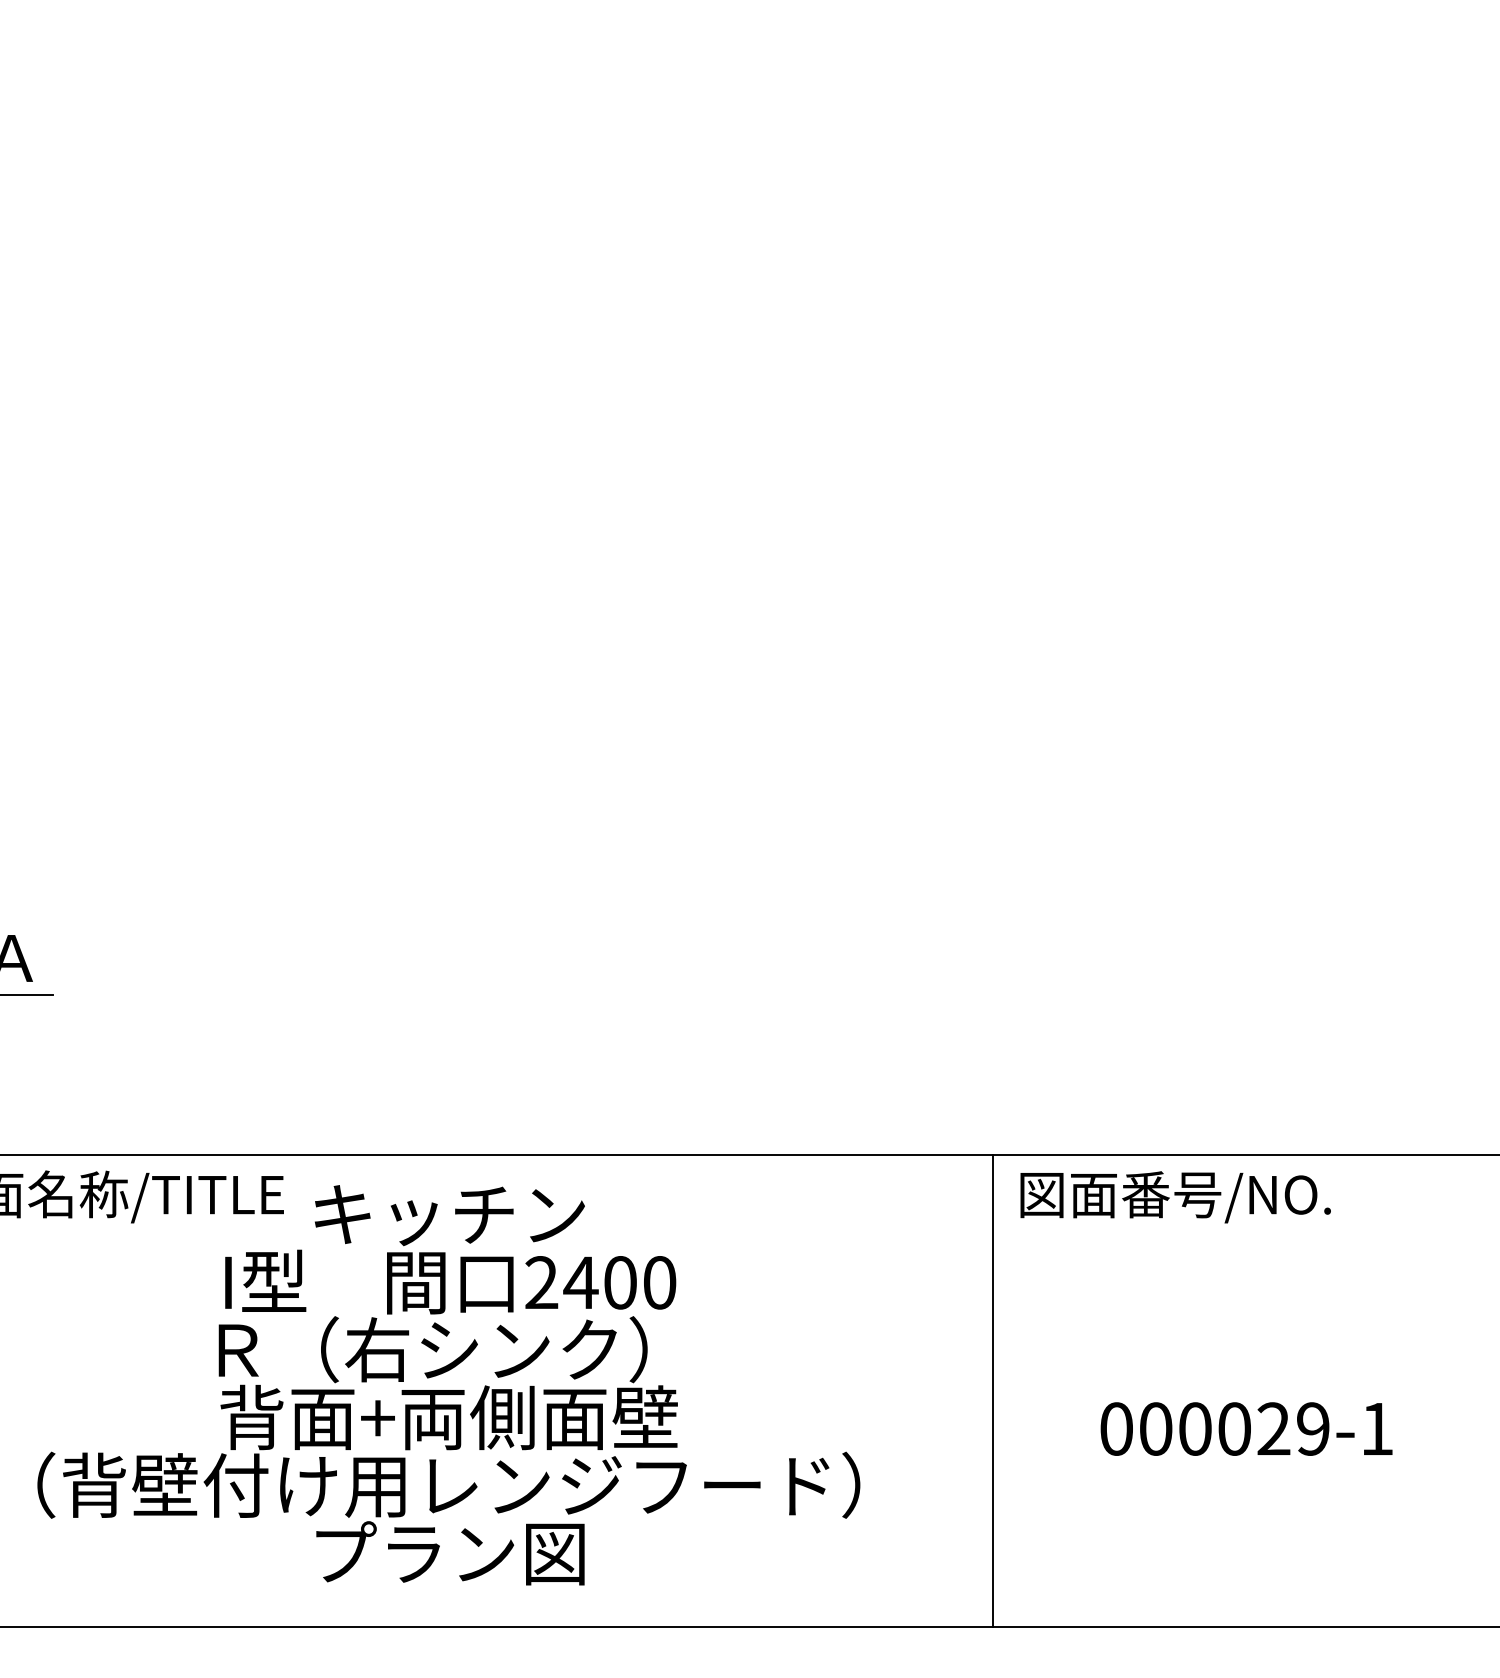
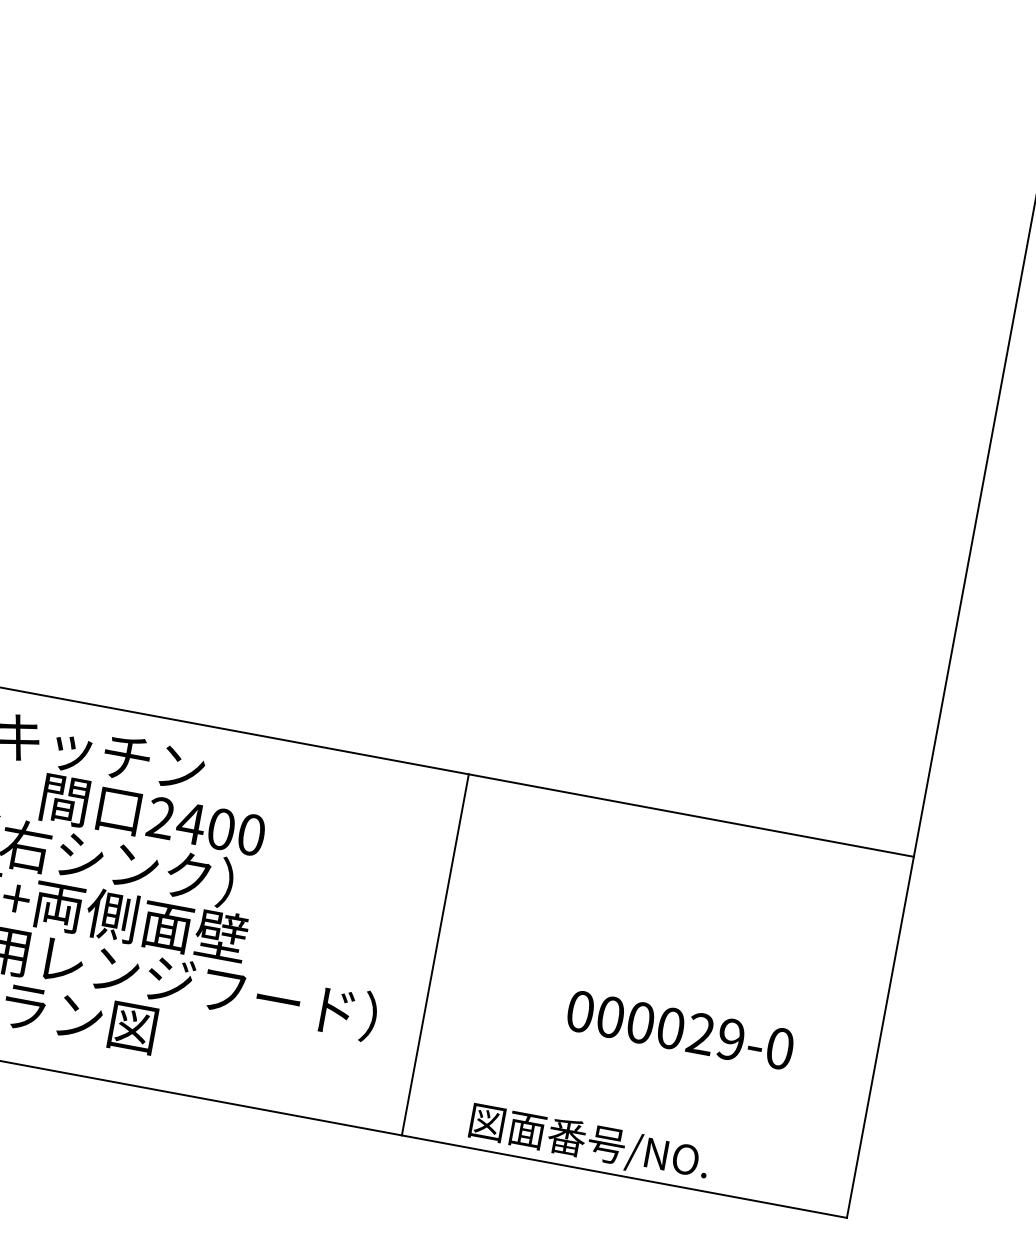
text: (1175, 1197) -> (589, 1143), moved
line: (993, 1391) -> (435, 955), moved
text: (1377, 1428) -> (780, 1048), 000029-1 -> 000029-0

